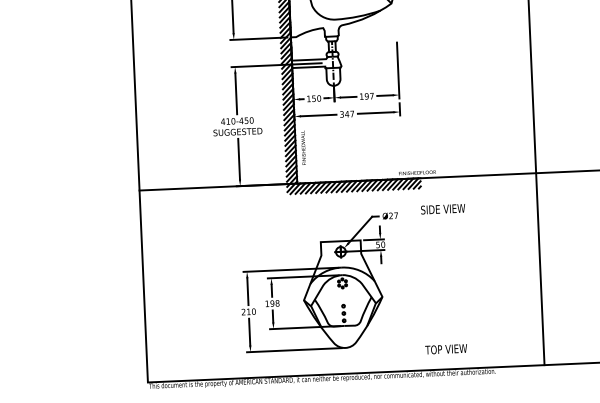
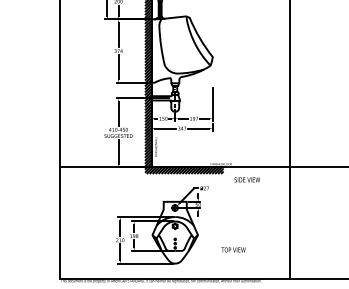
text: (441, 208) -> (246, 179), moved
text: (446, 348) -> (233, 249), moved

